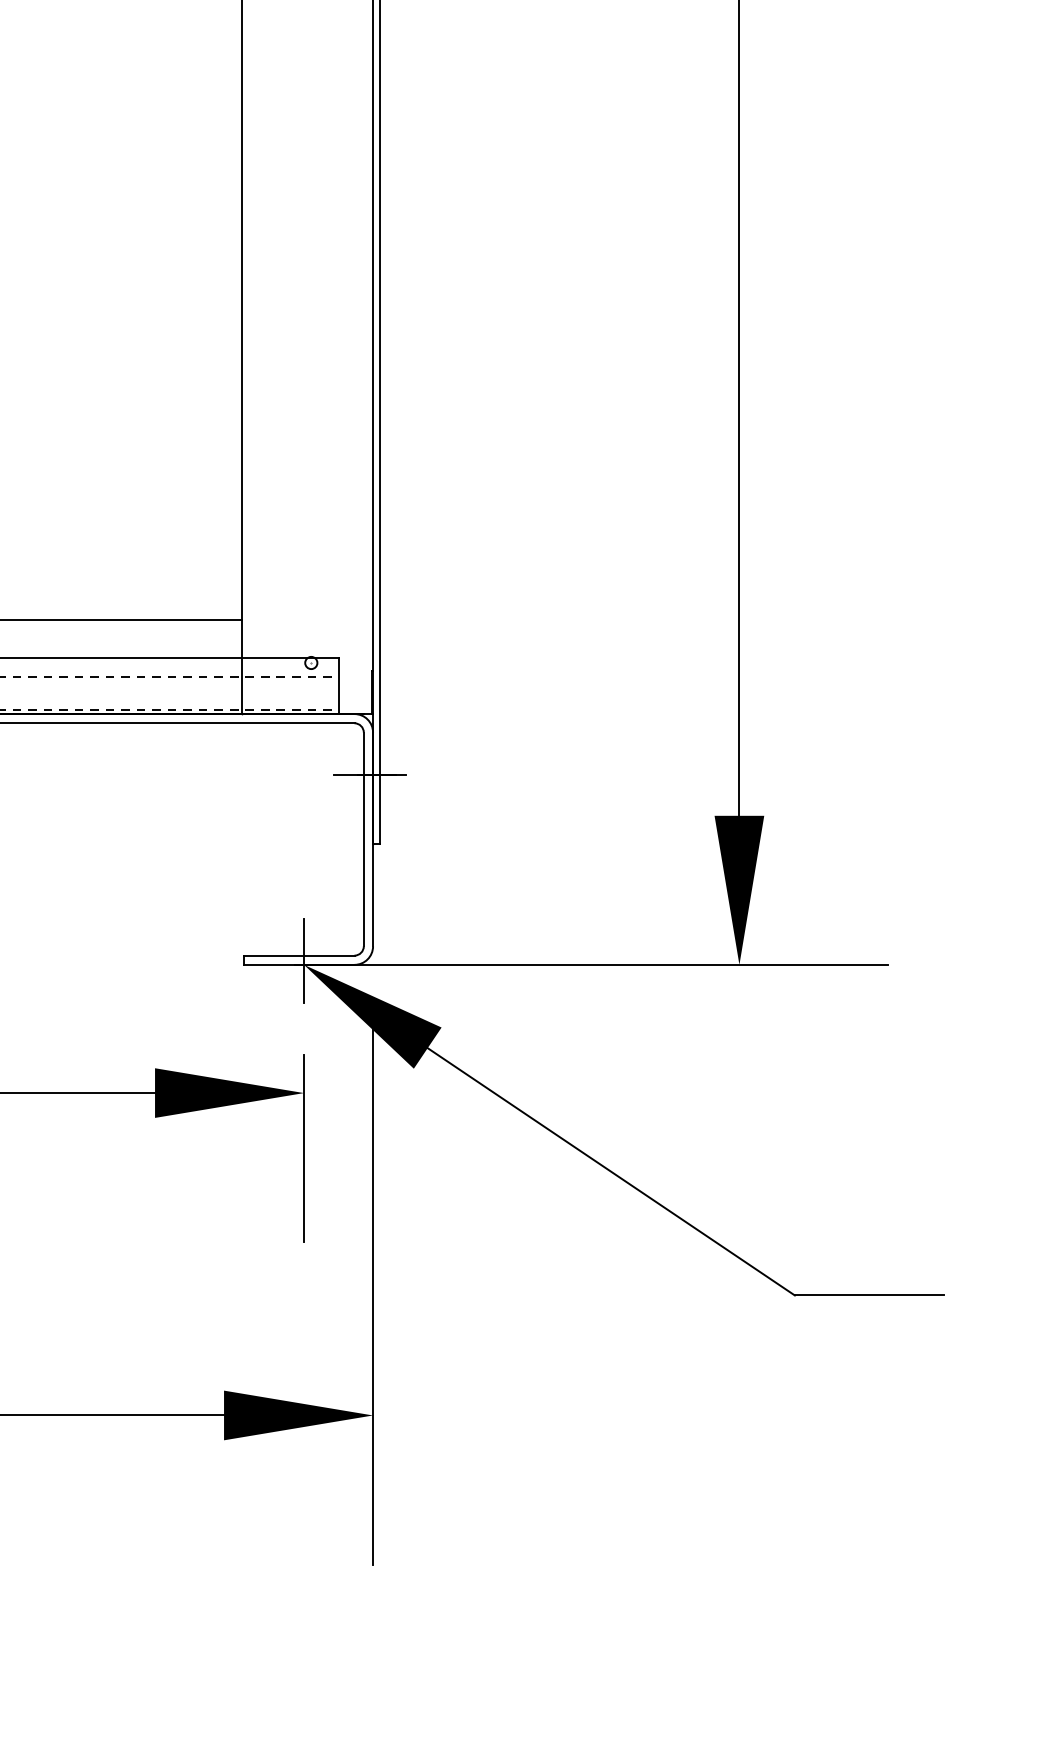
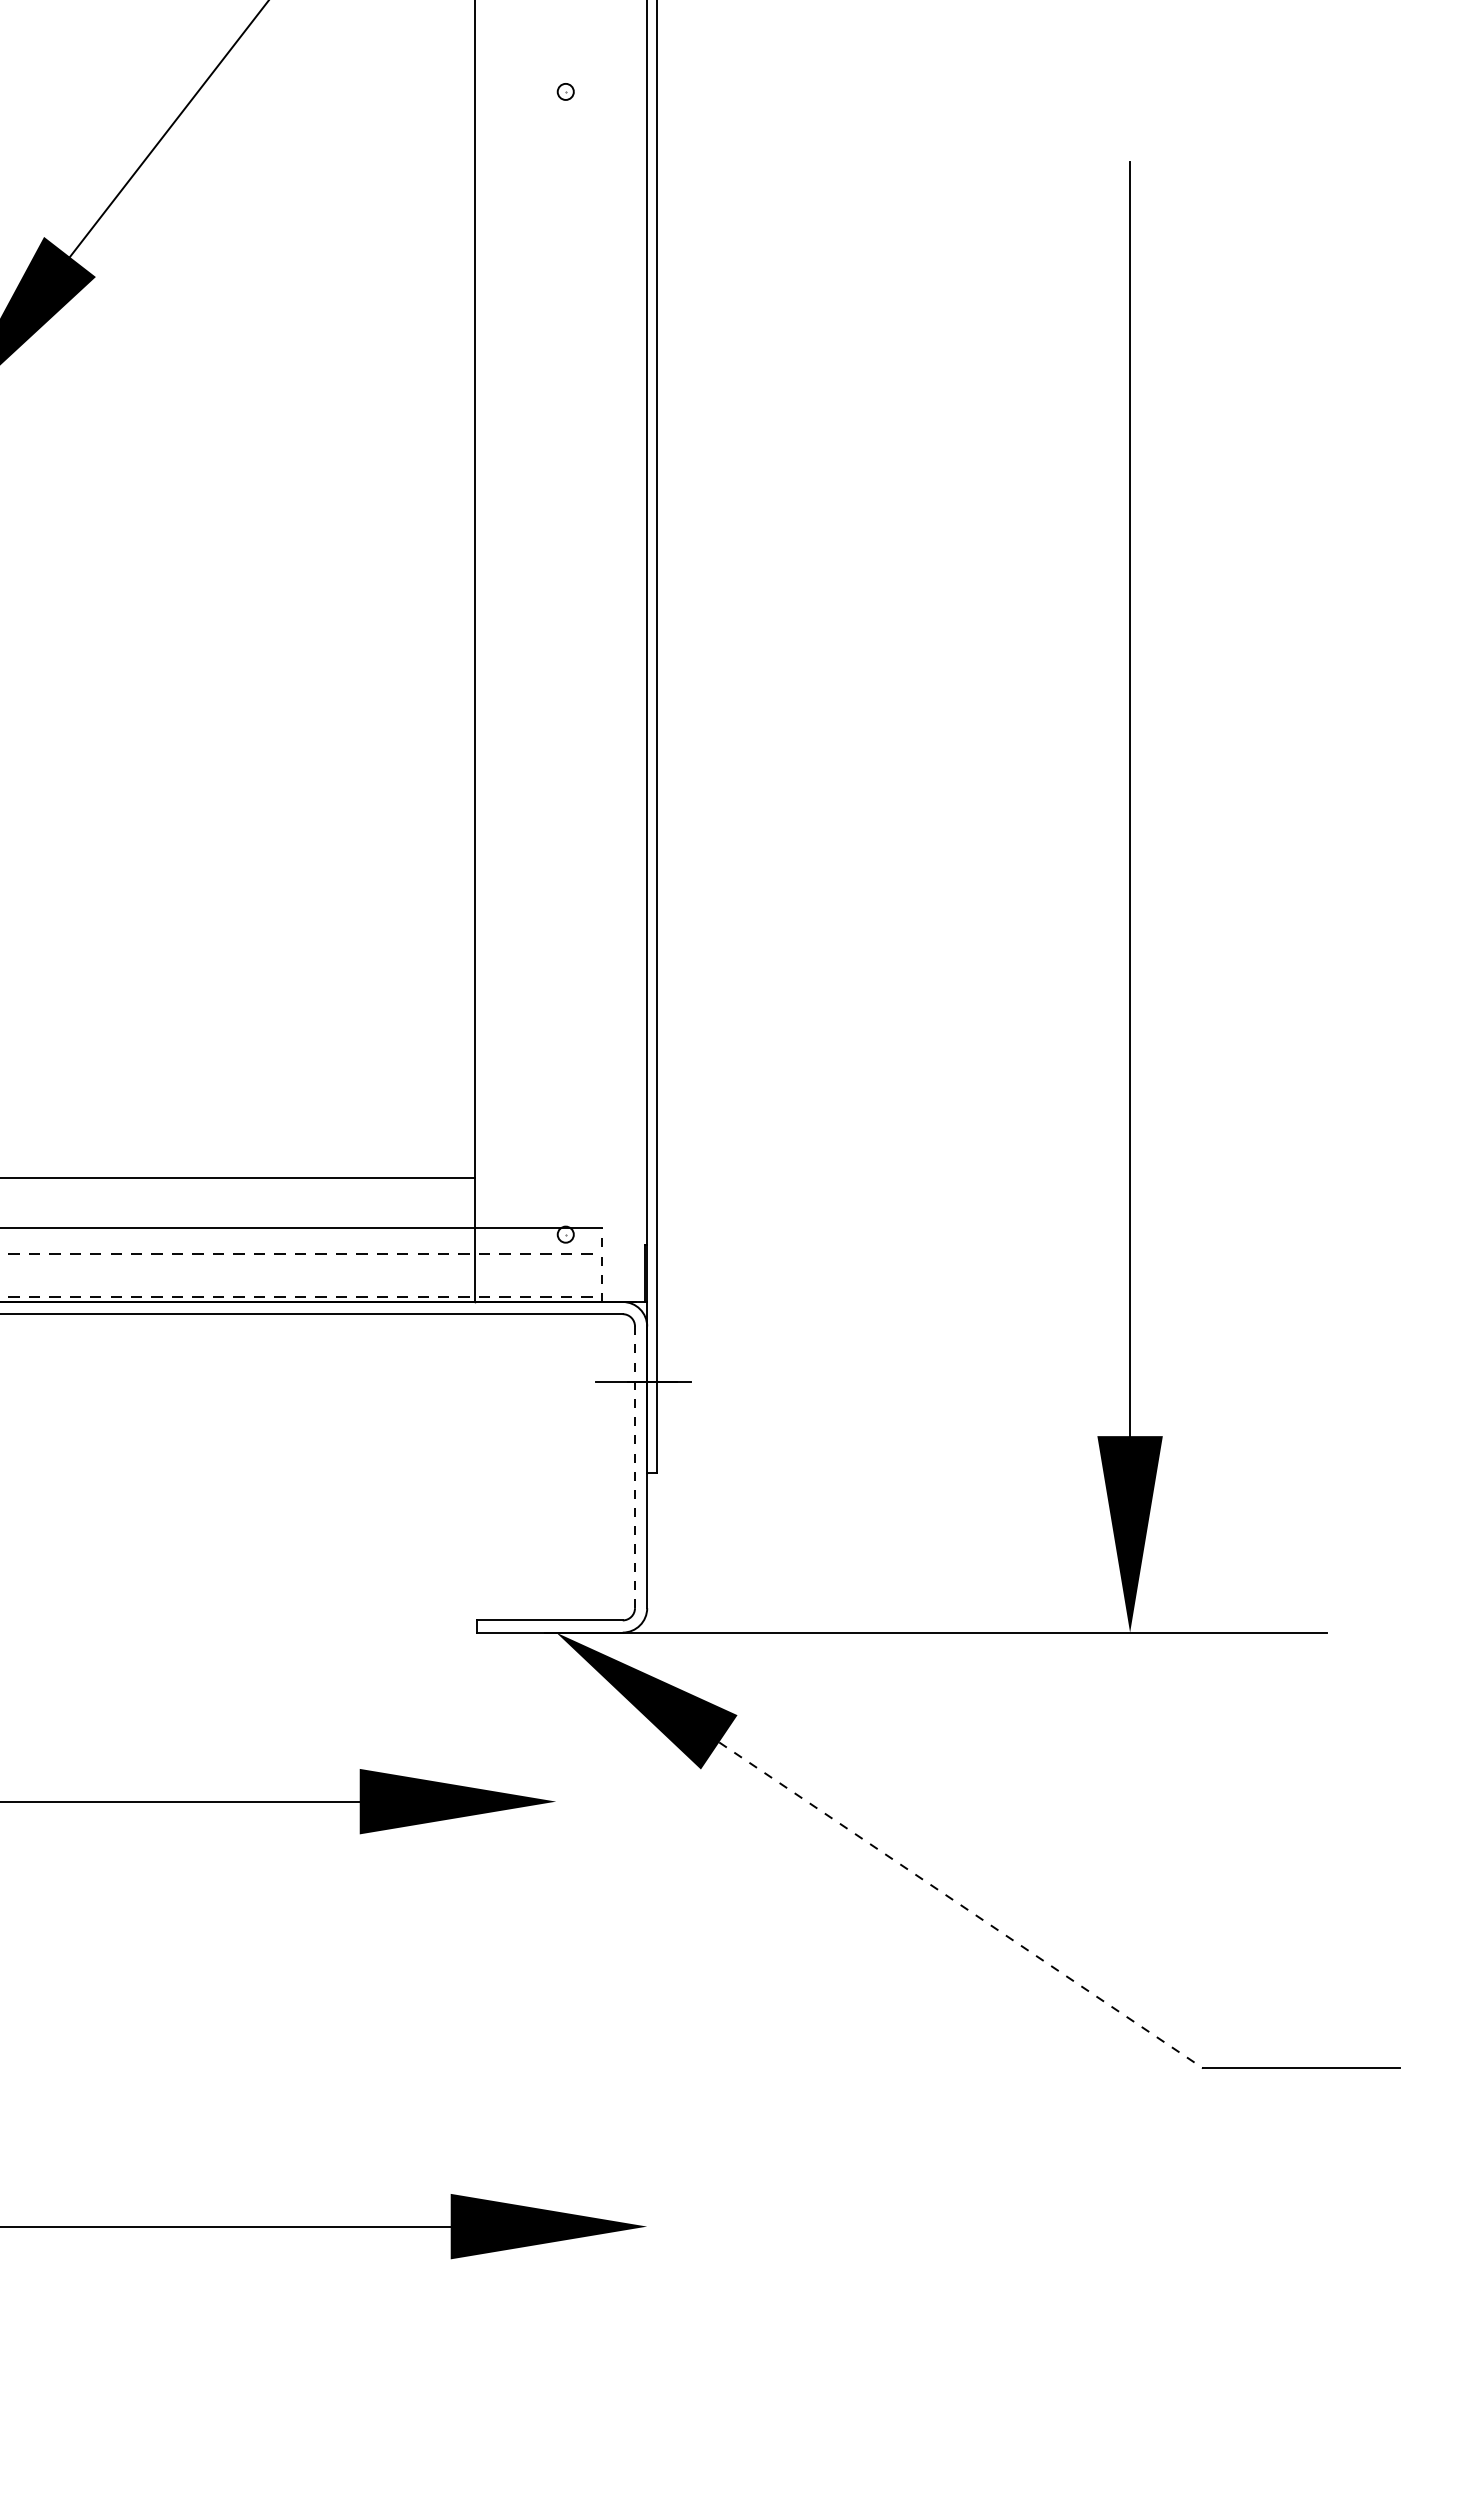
line: (338, 686) -> (601, 1265), solid -> dashed
line: (364, 839) -> (635, 1467), solid -> dashed
line: (304, 960) -> (556, 1627), removed
line: (304, 1148) -> (556, 1874), removed
line: (611, 1171) -> (961, 1905), solid -> dashed
line: (373, 1281) -> (647, 2049), removed

